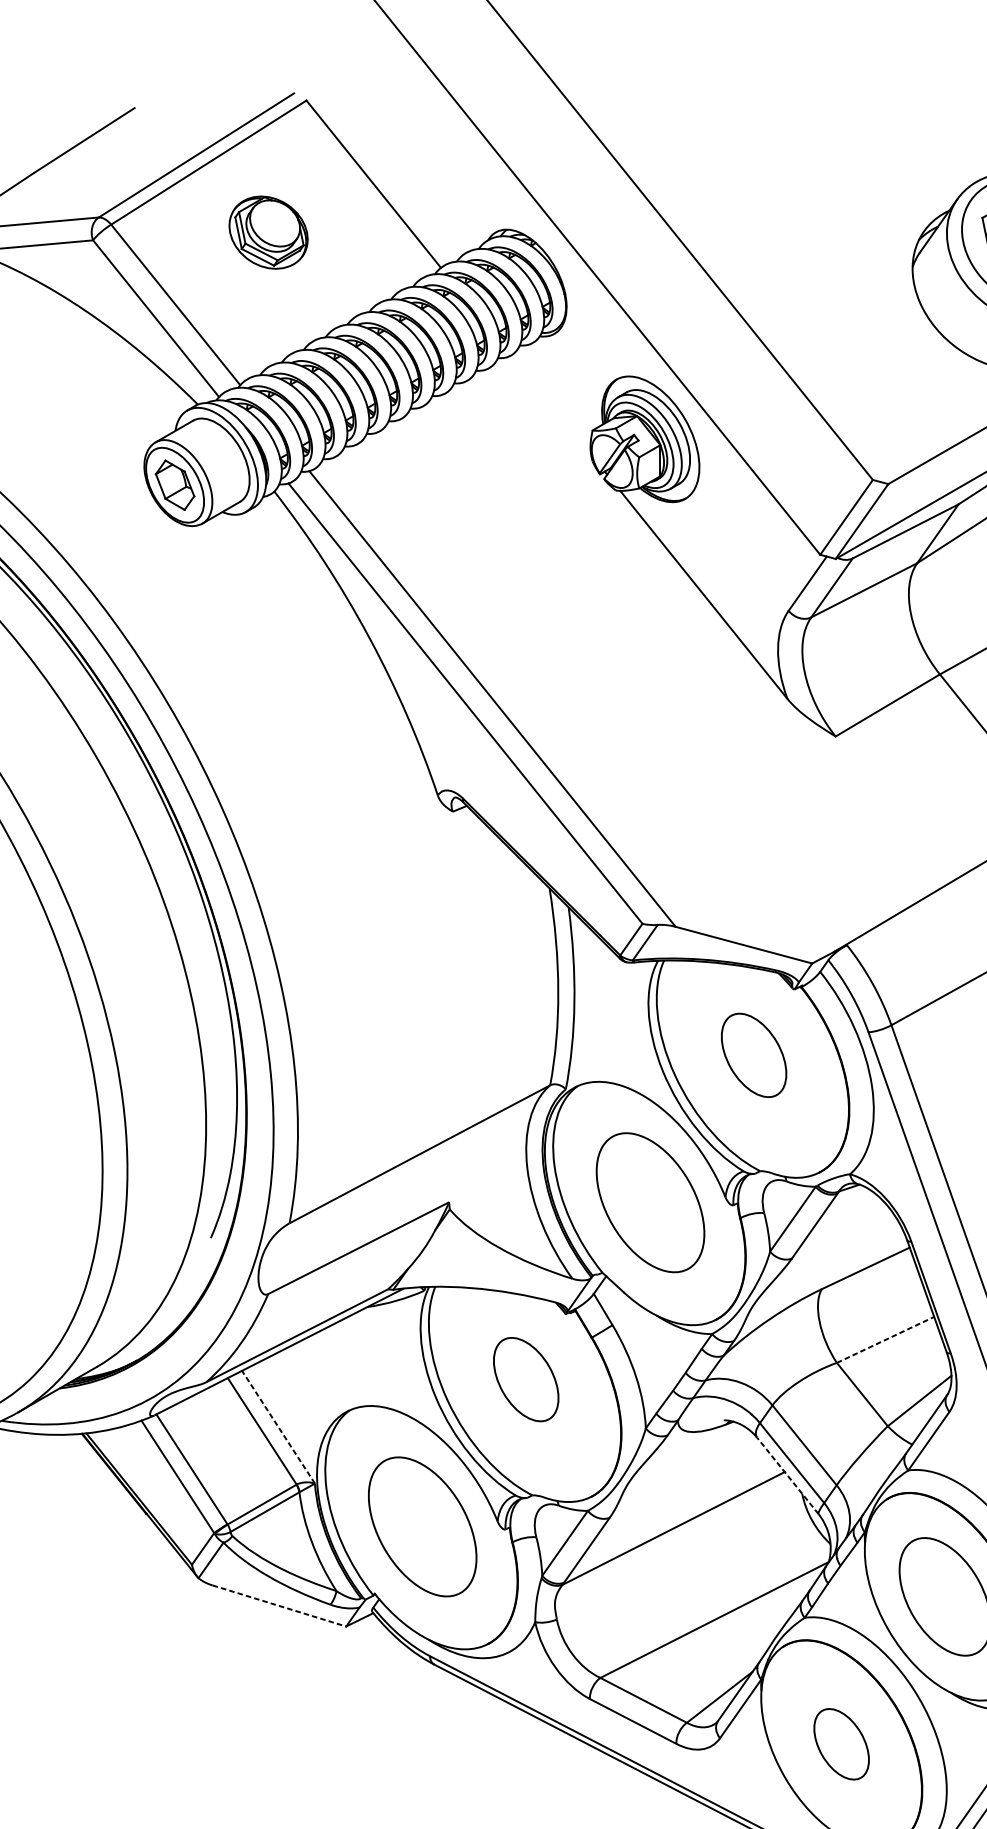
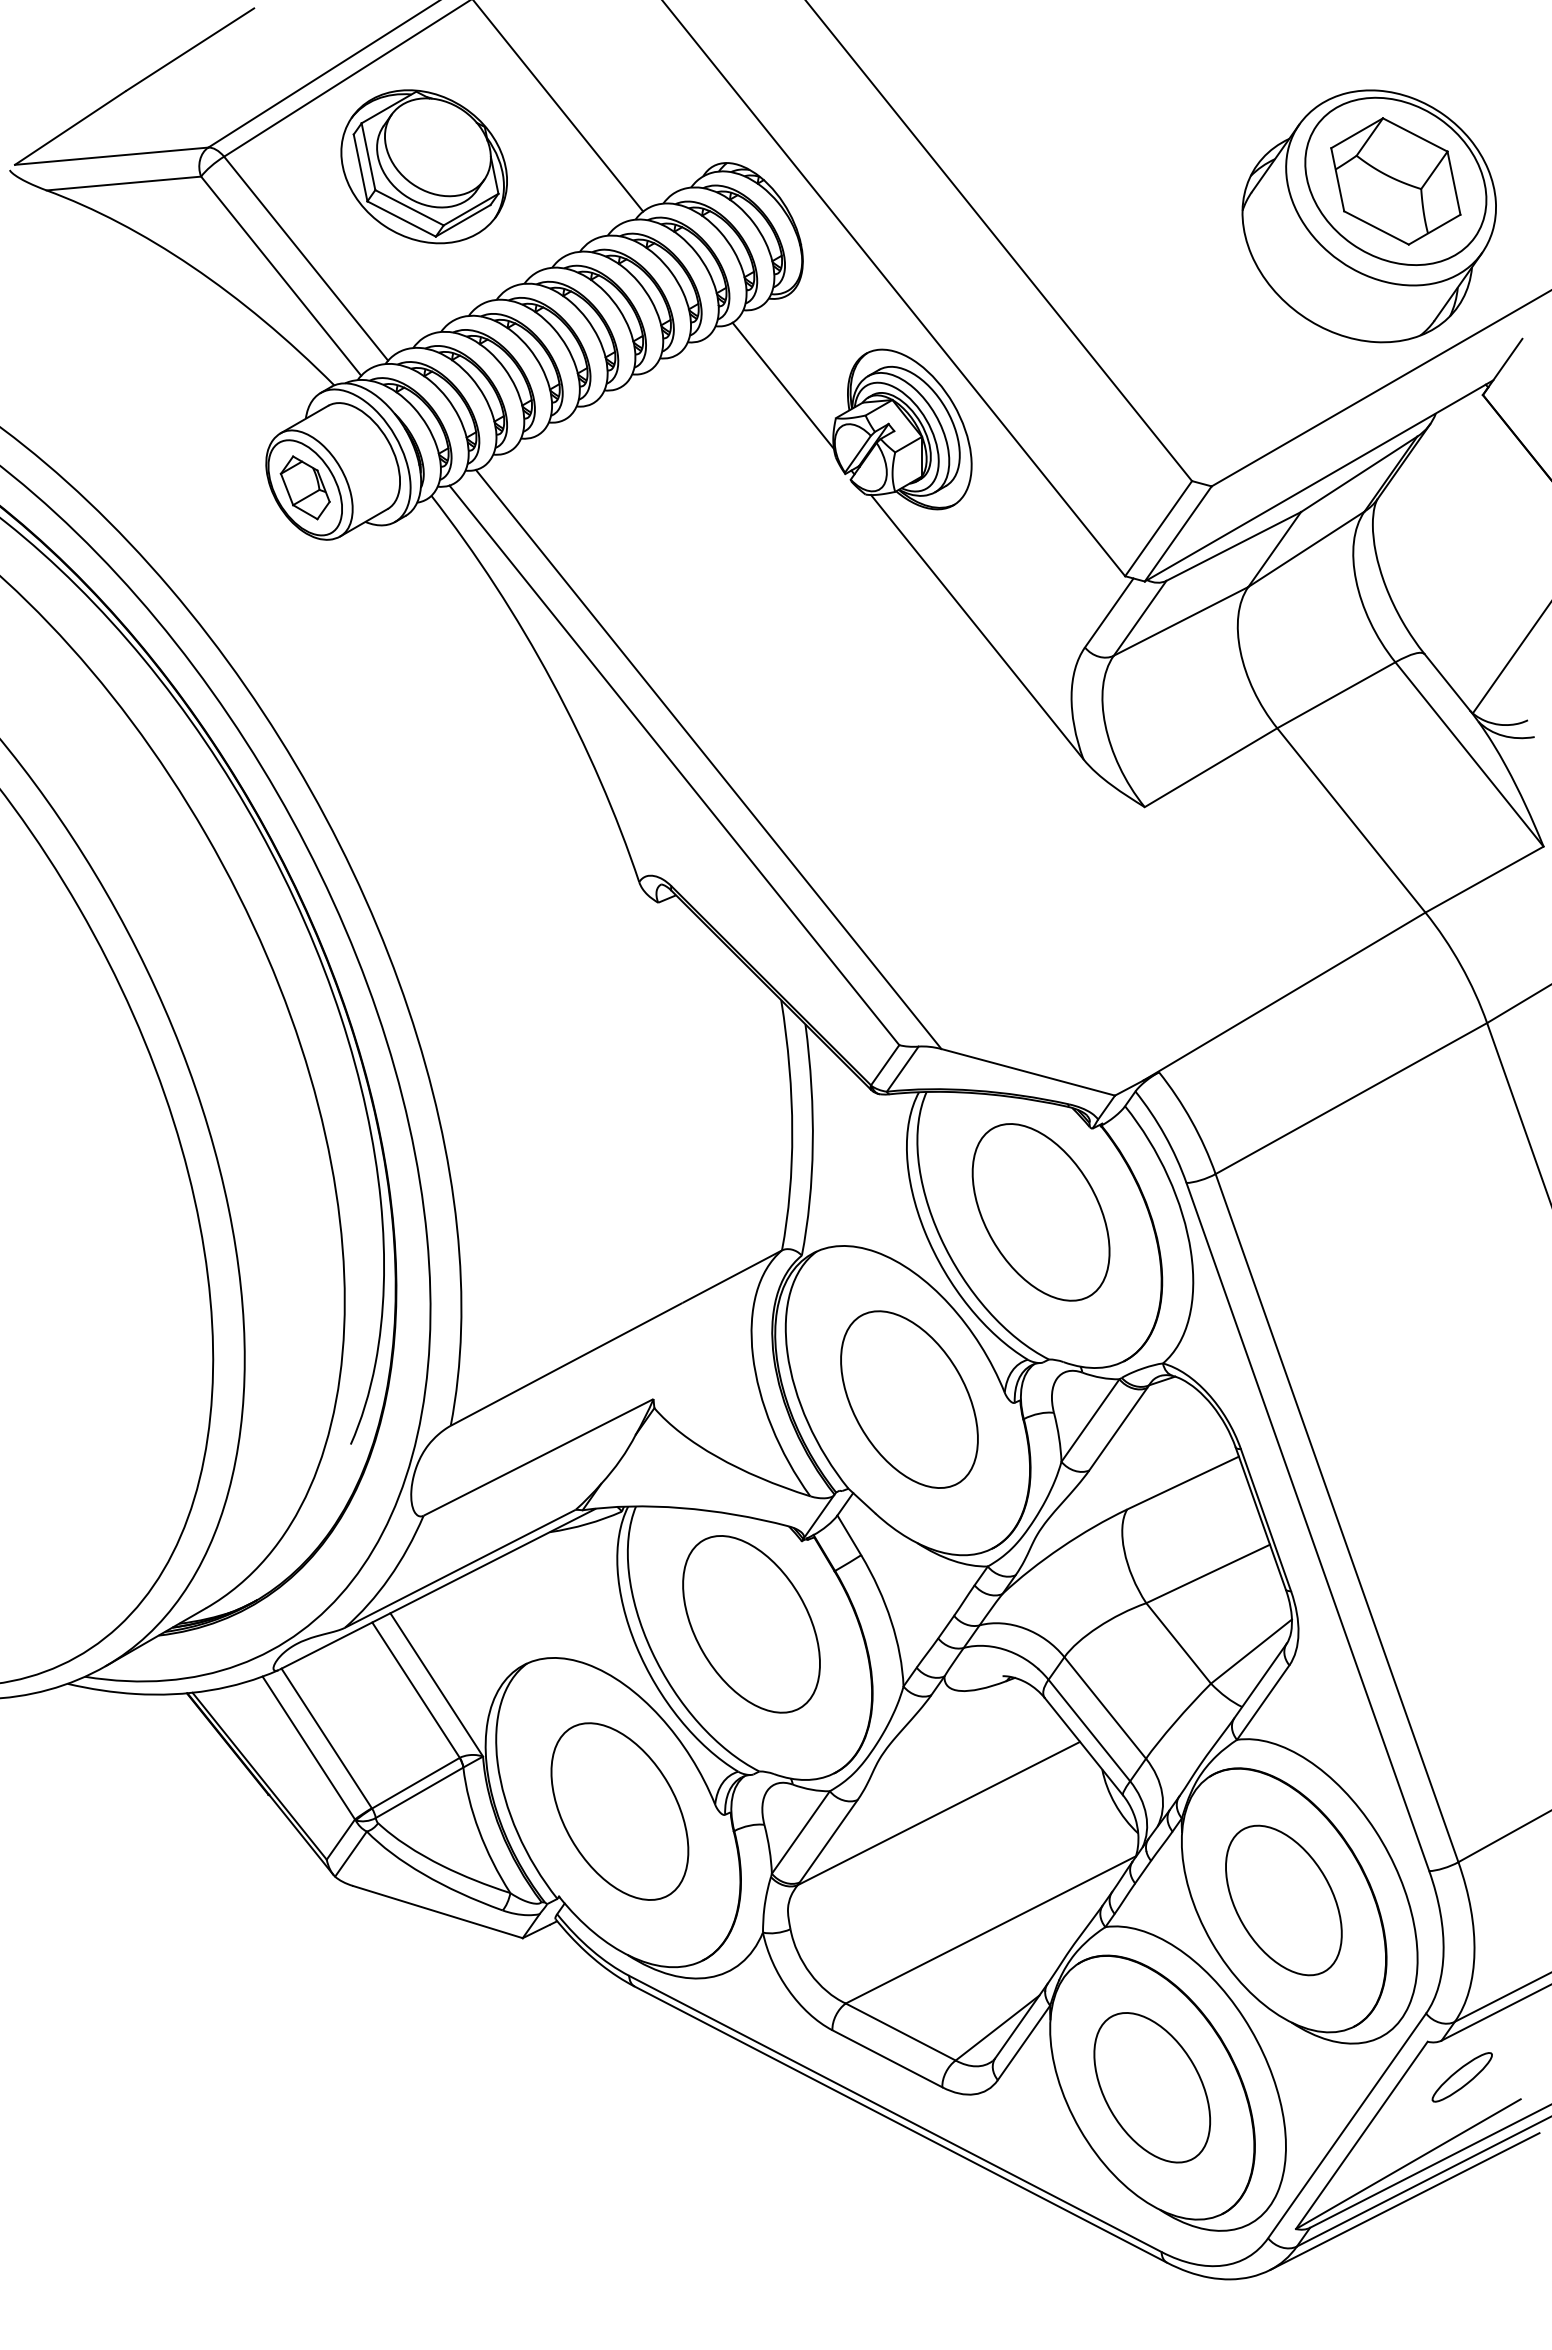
part: (268, 232) -> (423, 166), size x1.67
line: (550, 404) -> (782, 385), added
part: (753, 1055) -> (1040, 1212), size x1.67
line: (885, 1339) -> (1208, 1573), dashed -> solid
part: (526, 1379) -> (751, 1624), size x1.67
line: (278, 1426) -> (436, 1684), dashed -> solid
line: (787, 1475) -> (1083, 1746), dashed -> solid
line: (279, 1606) -> (437, 1912), dashed -> solid
part: (841, 1744) -> (1152, 2087), size x1.67

